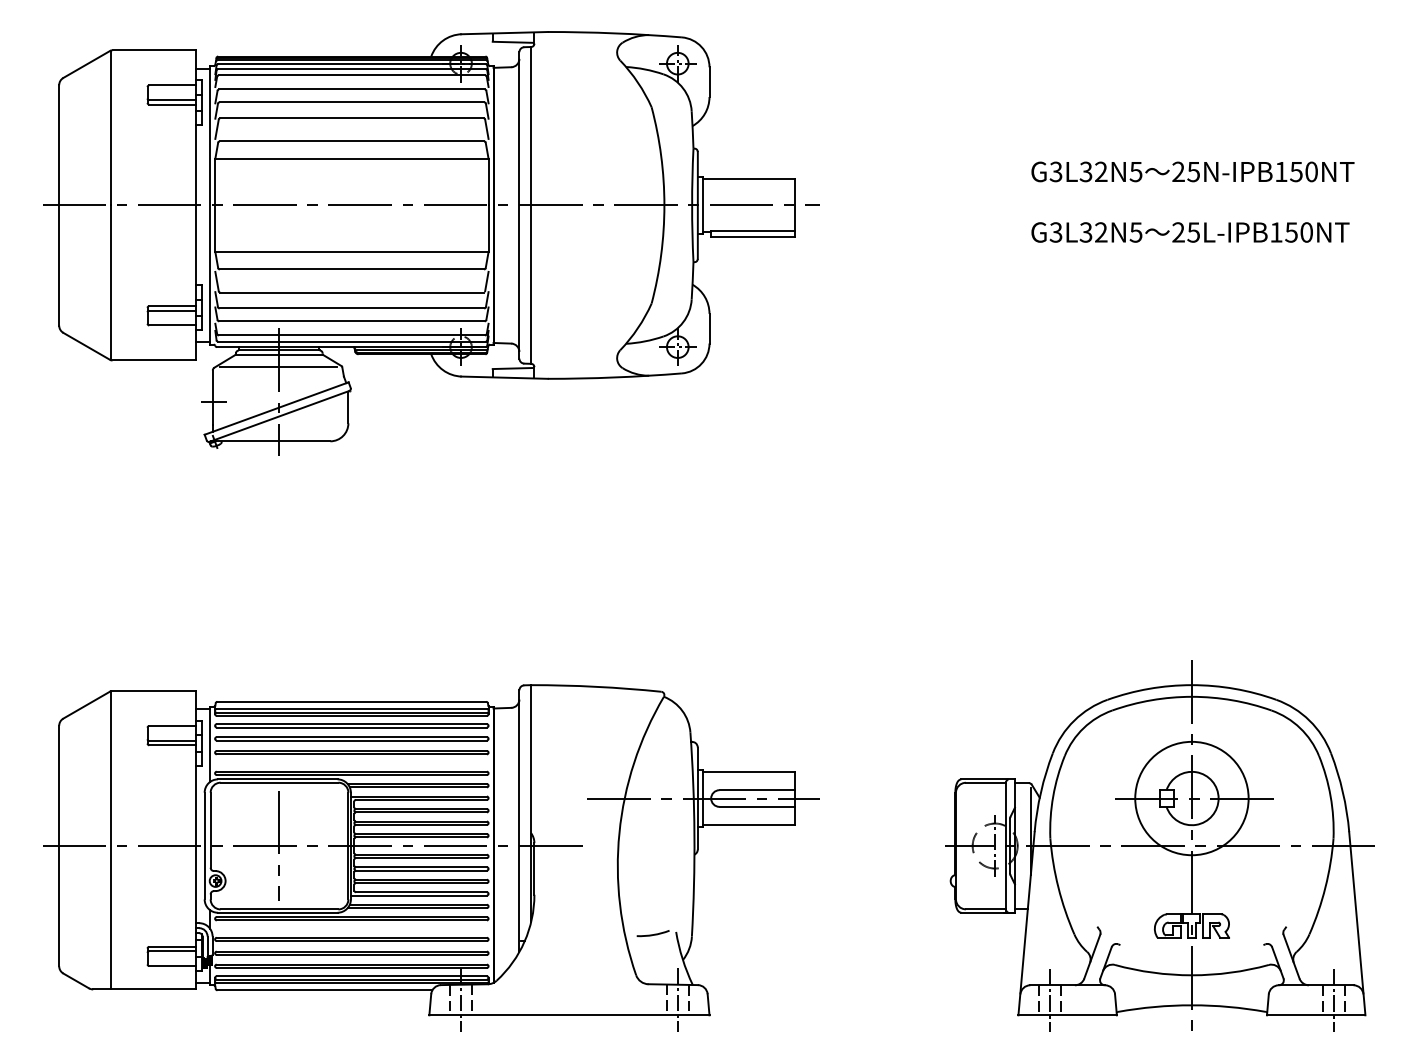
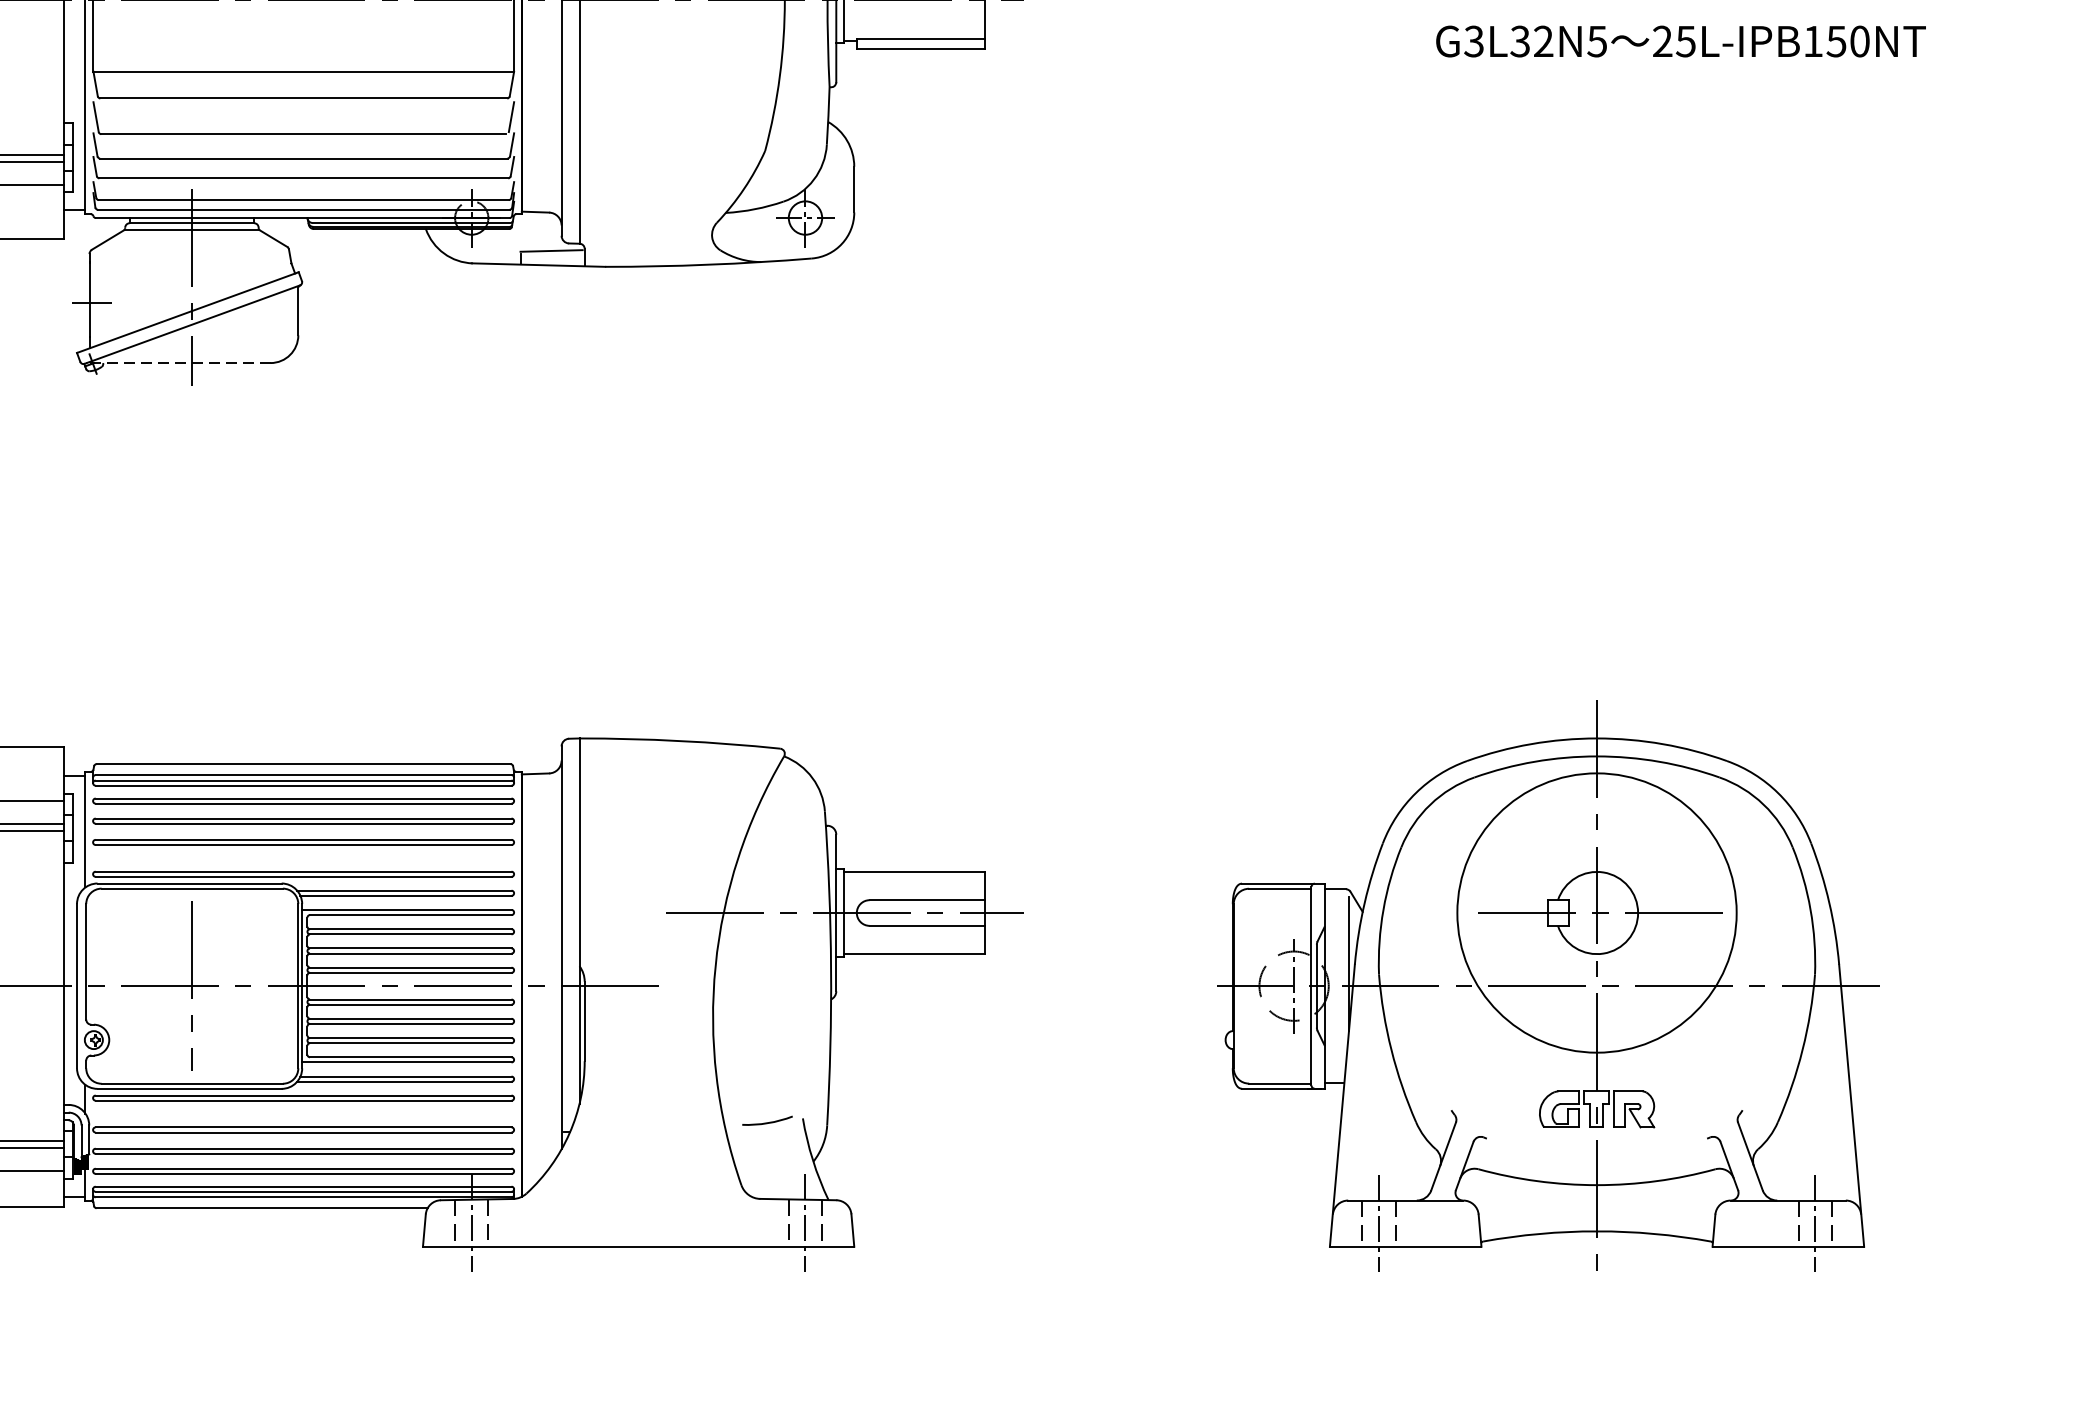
text: (1190, 232) -> (1681, 41), moved
line: (277, 366) -> (189, 247), removed
line: (270, 441) -> (178, 363), solid -> dashed
circle: (1191, 798) -> (1596, 912), size x1.6

